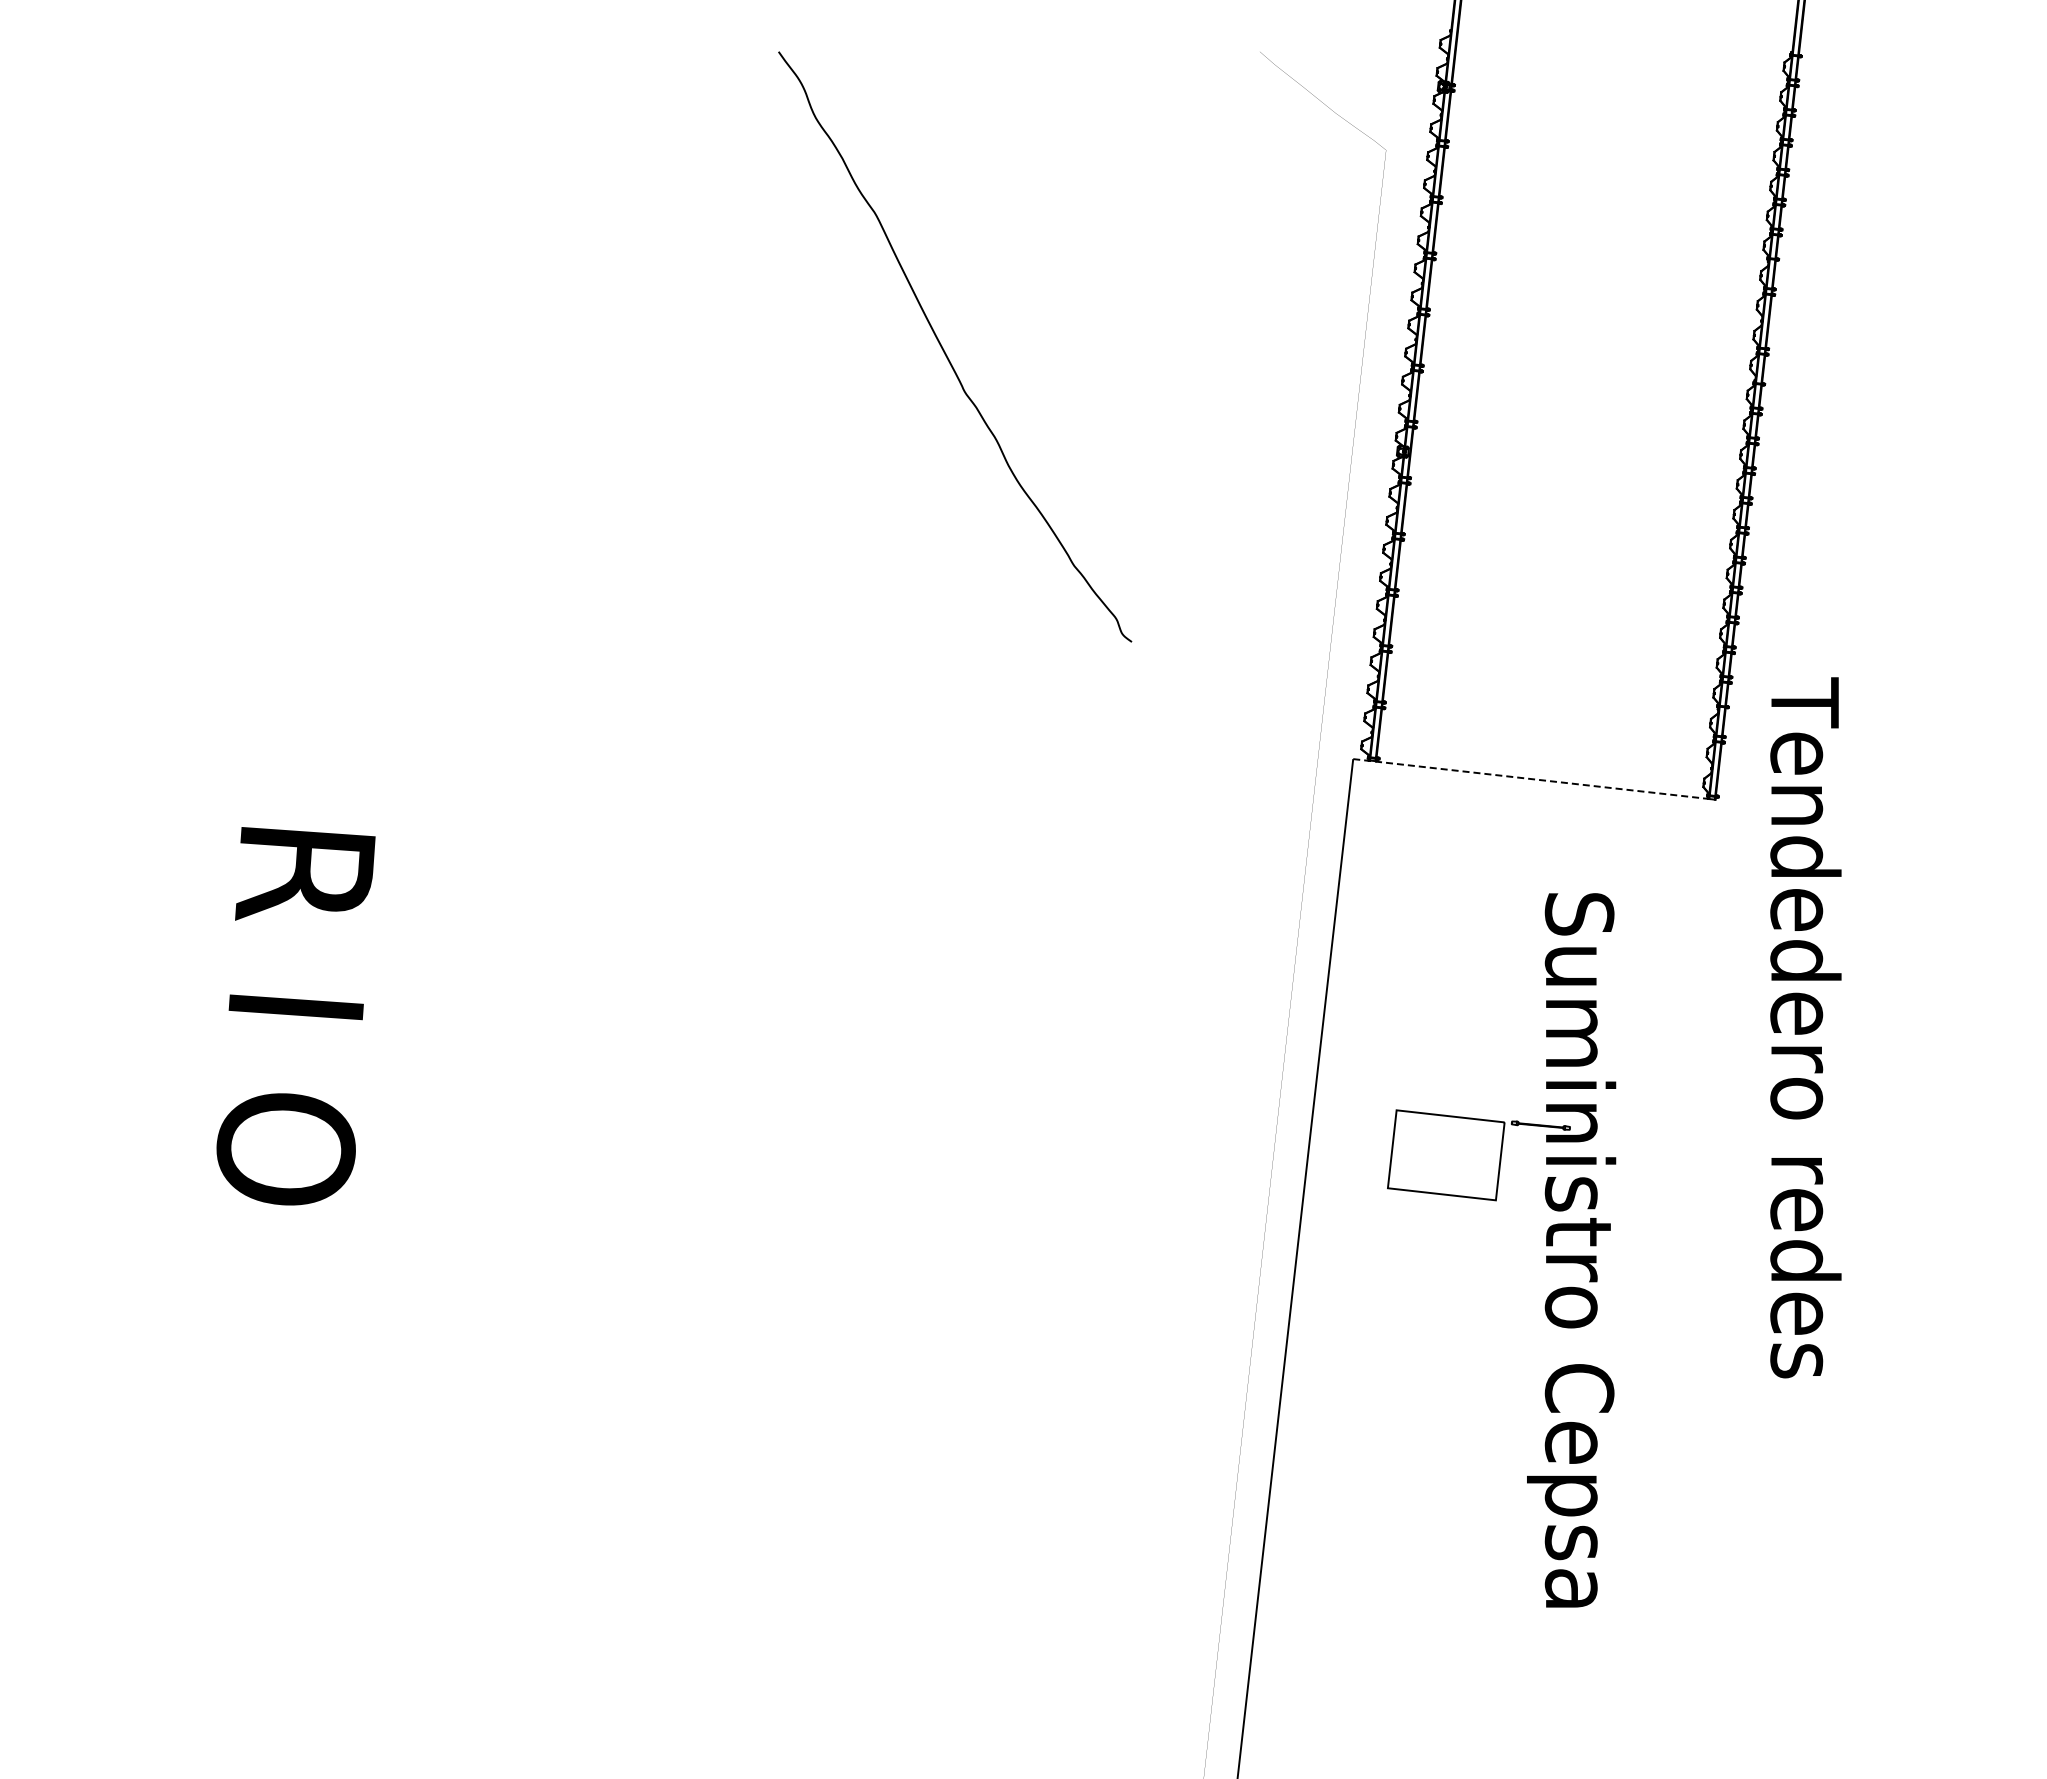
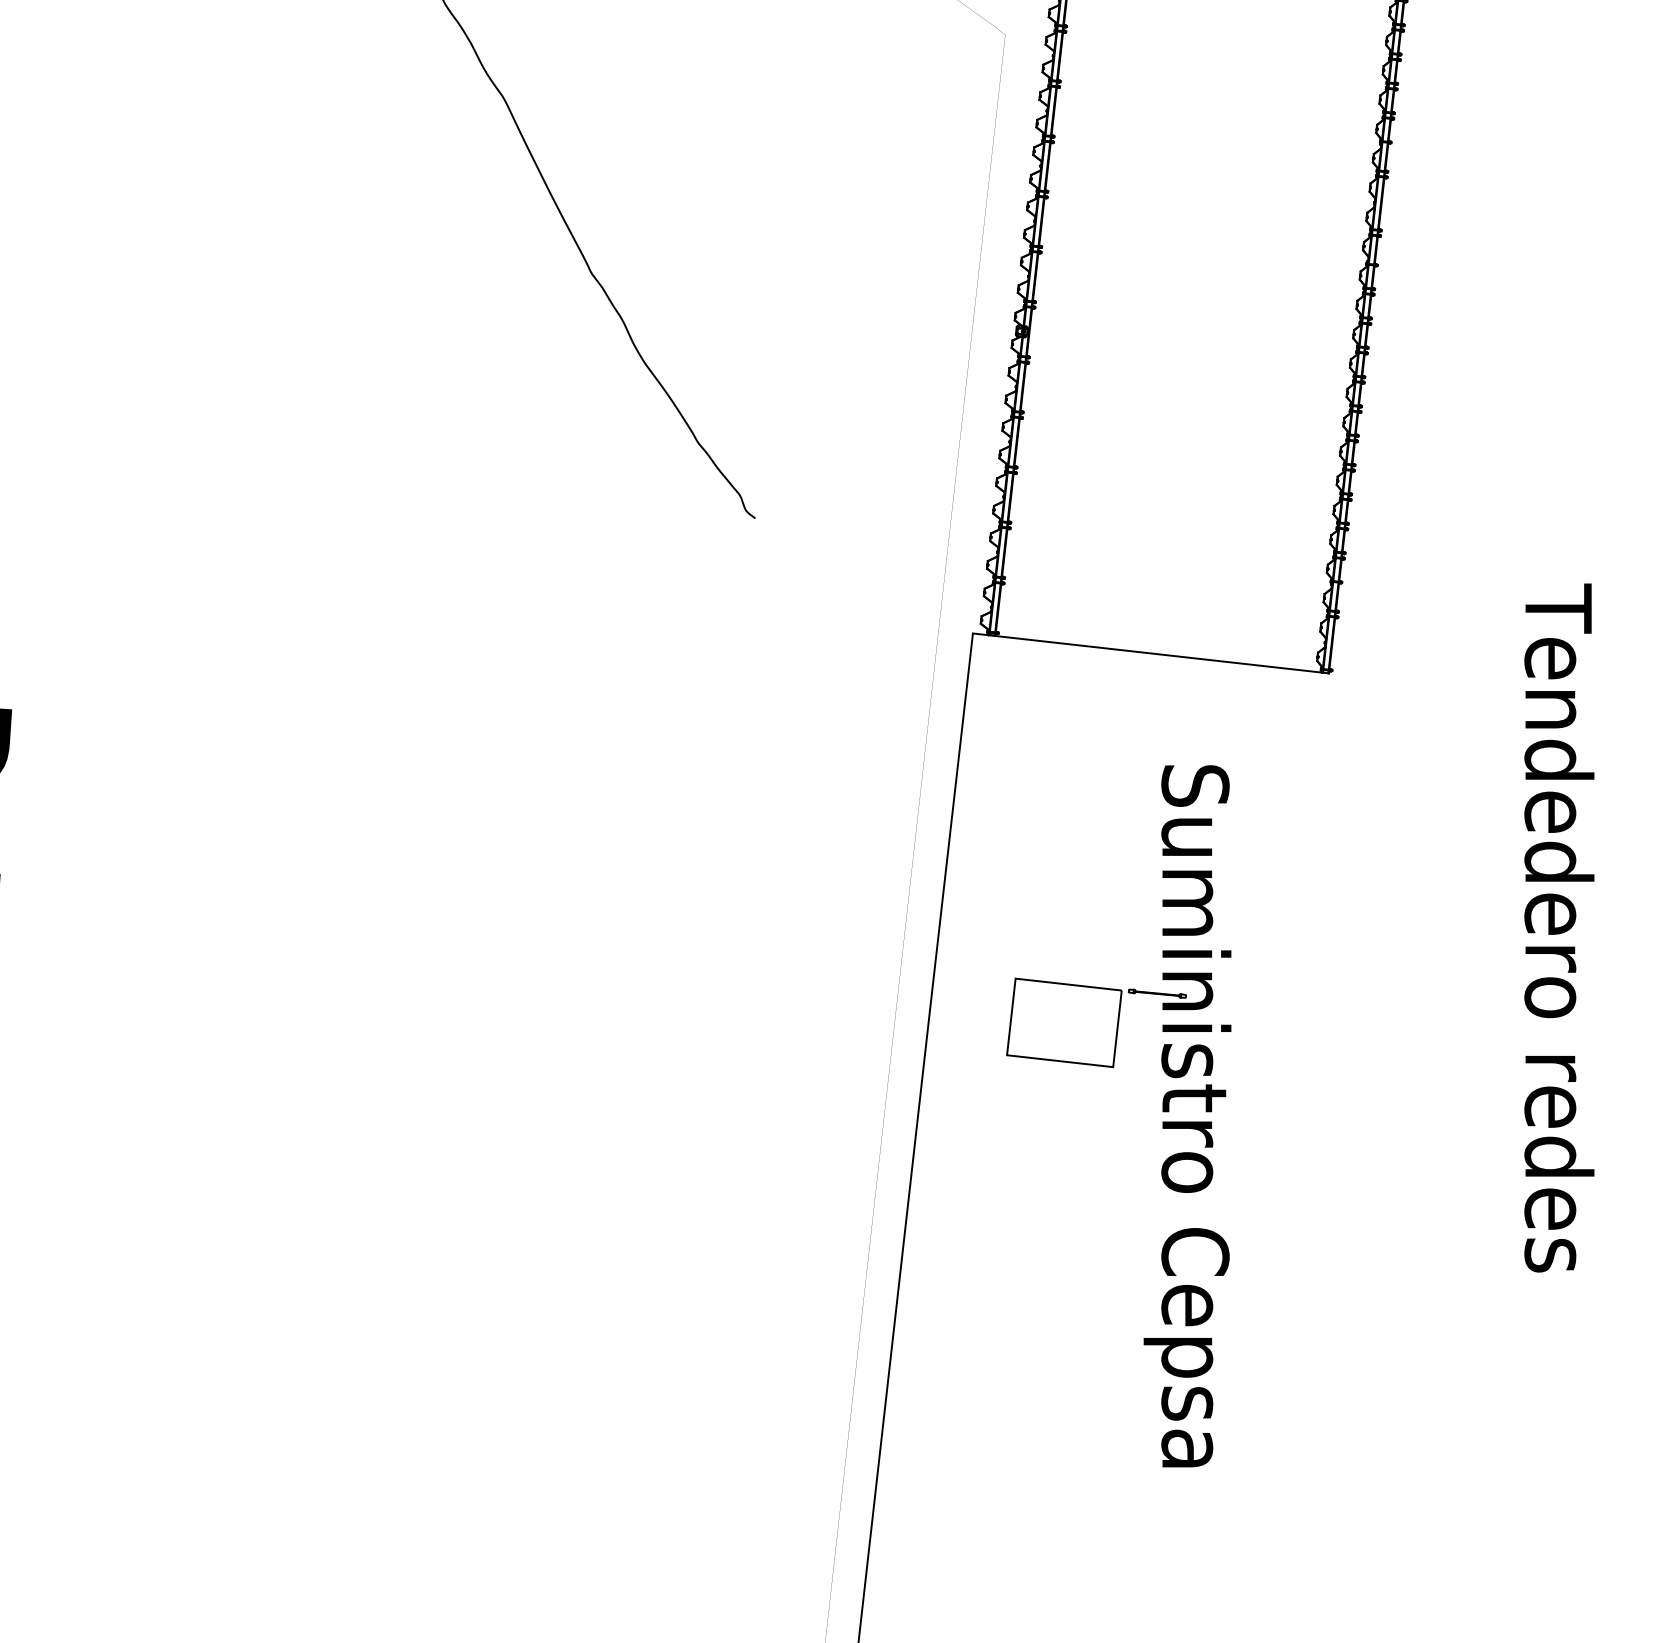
line: (1531, 779) -> (1148, 653), dashed -> solid
text: (1805, 1027) -> (1558, 927), moved

